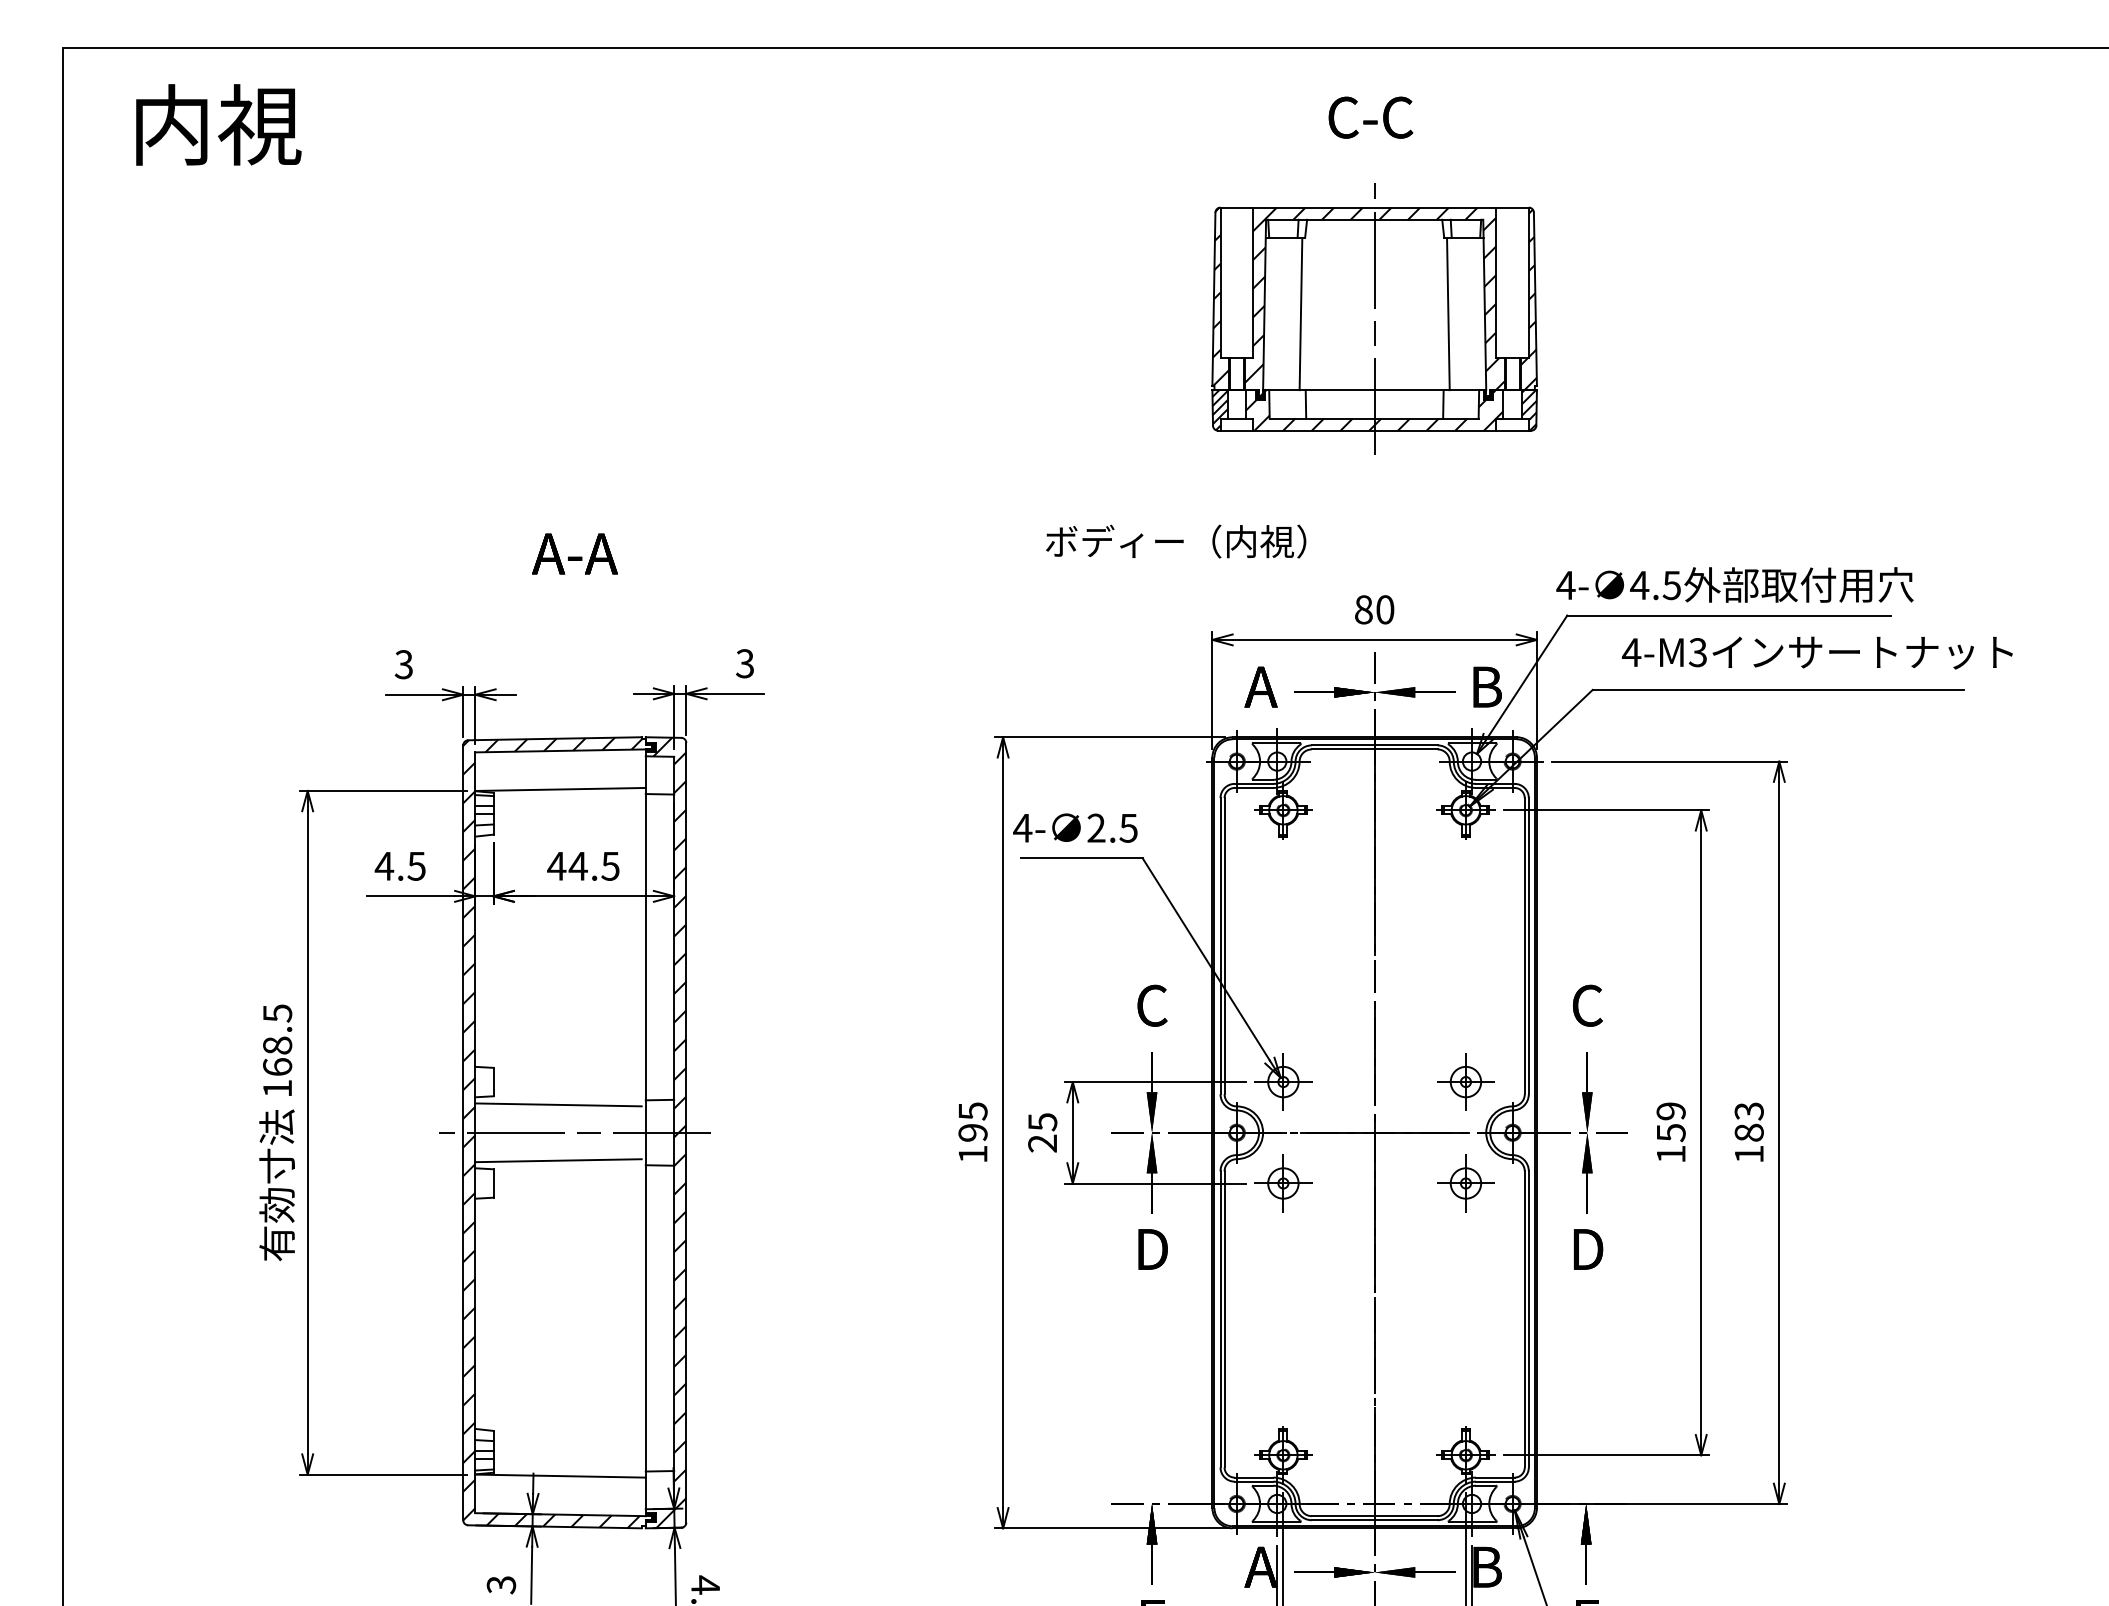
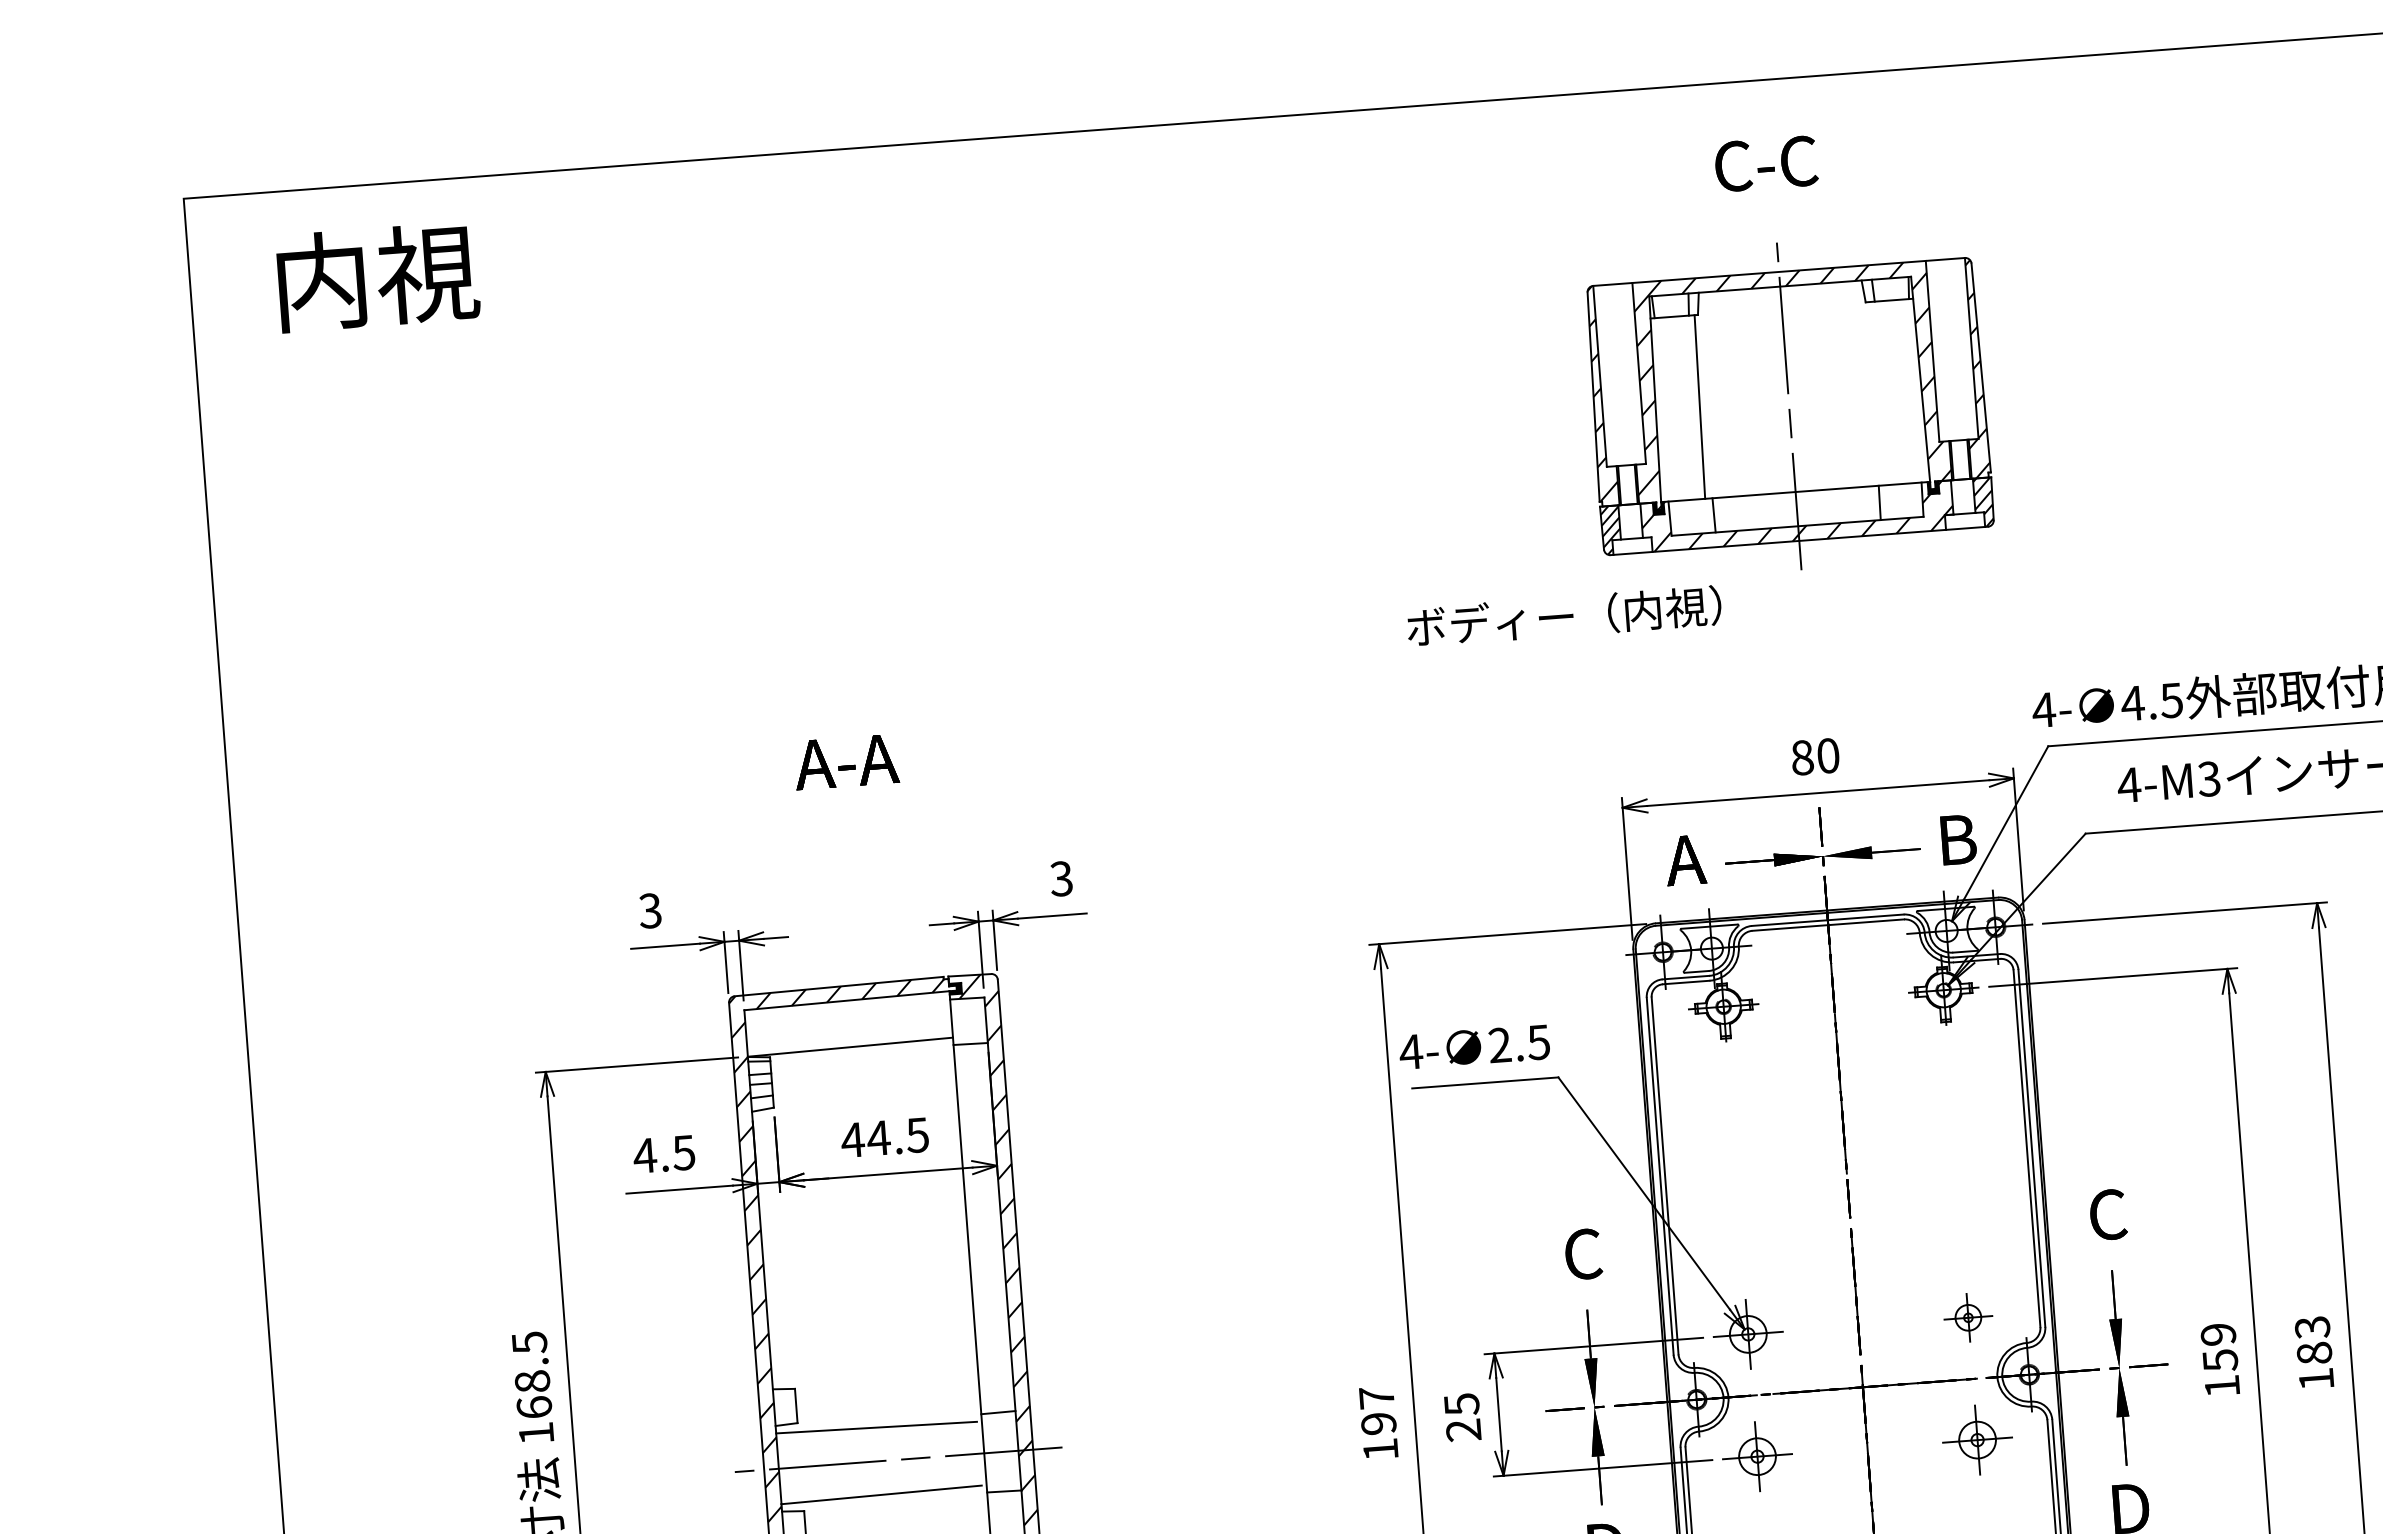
line: (1448, 314) -> (1877, 394), removed
text: (1176, 541) -> (1564, 616), moved
part: (1465, 1081) -> (1967, 1317), size x0.7
text: (972, 1111) -> (1376, 1398), 195 -> 197

